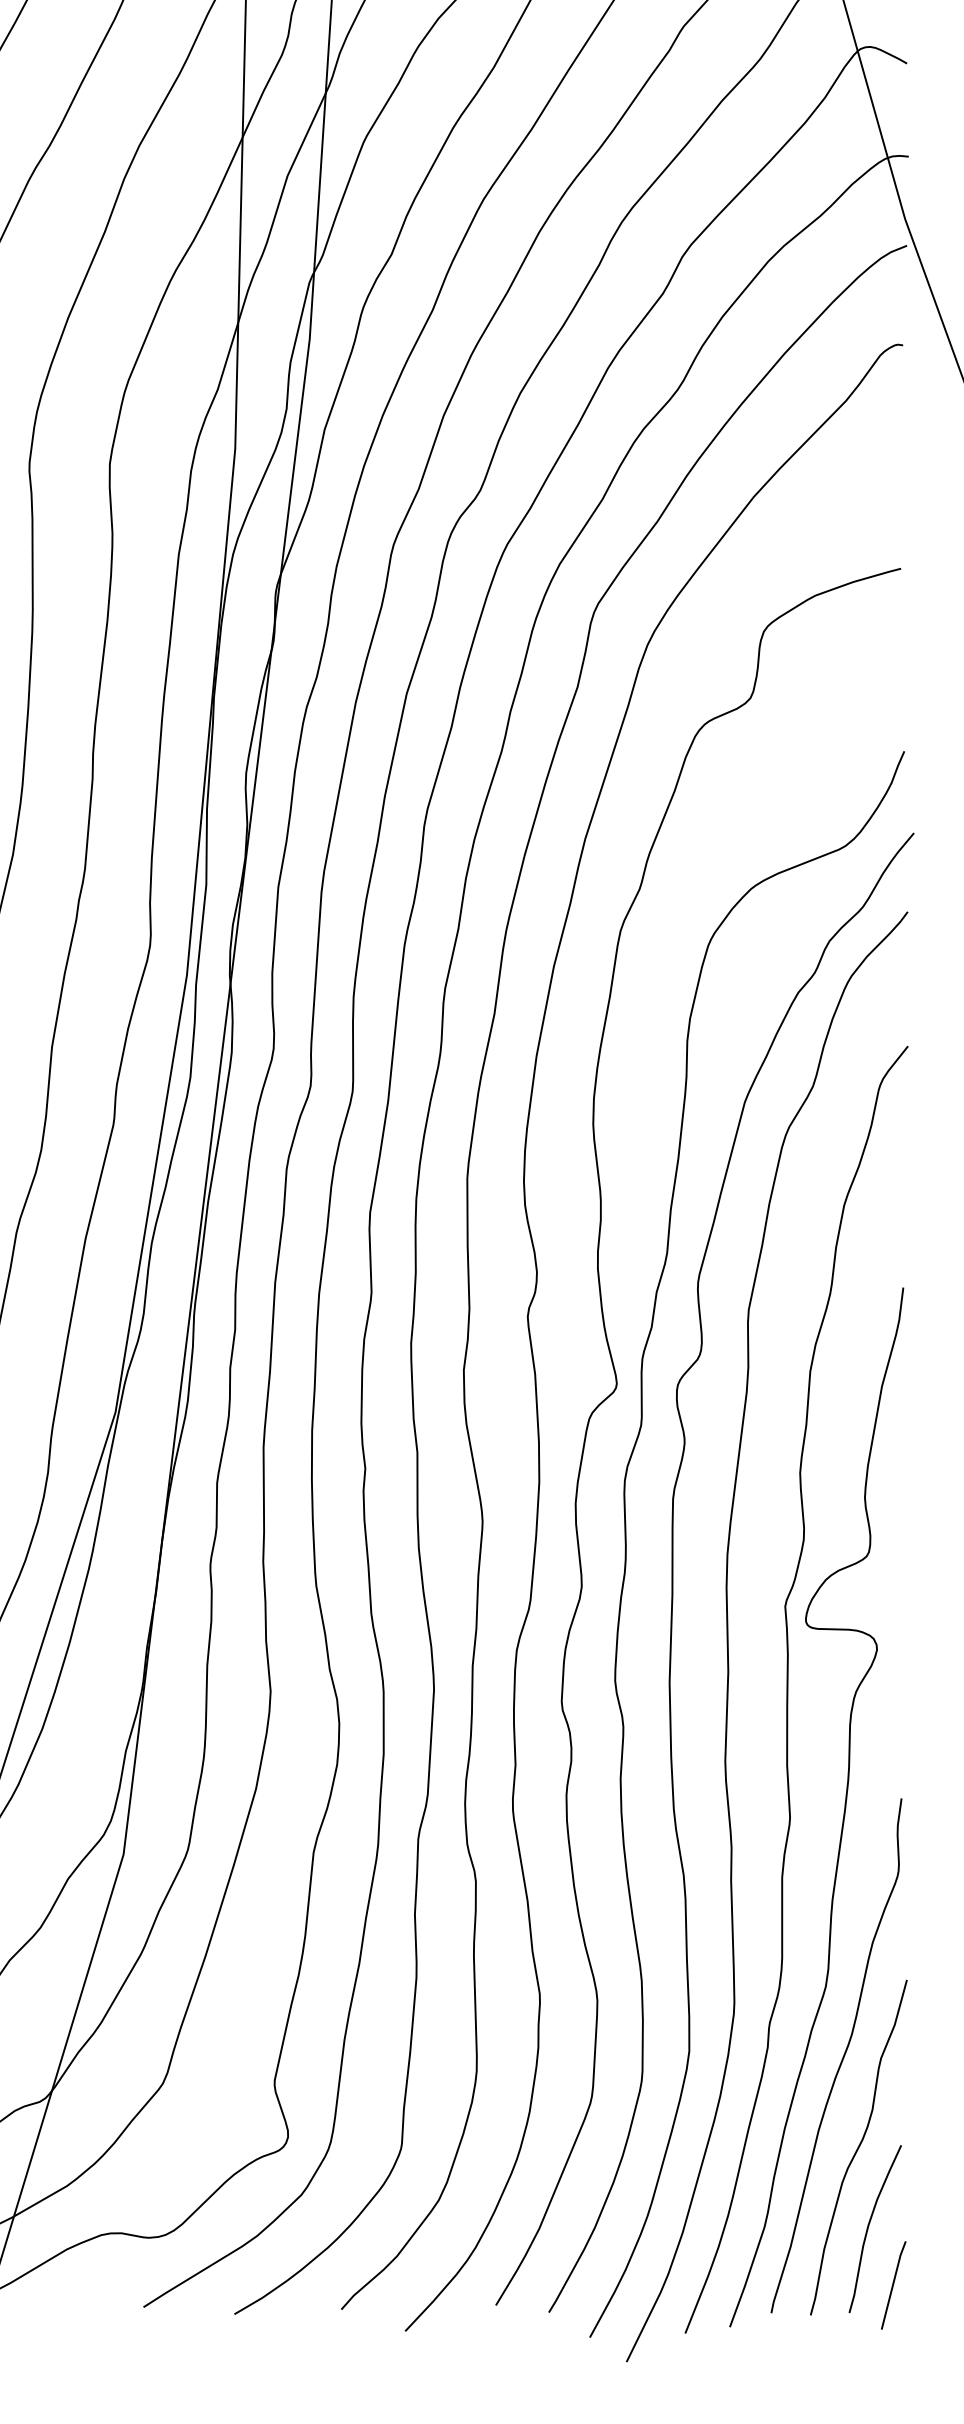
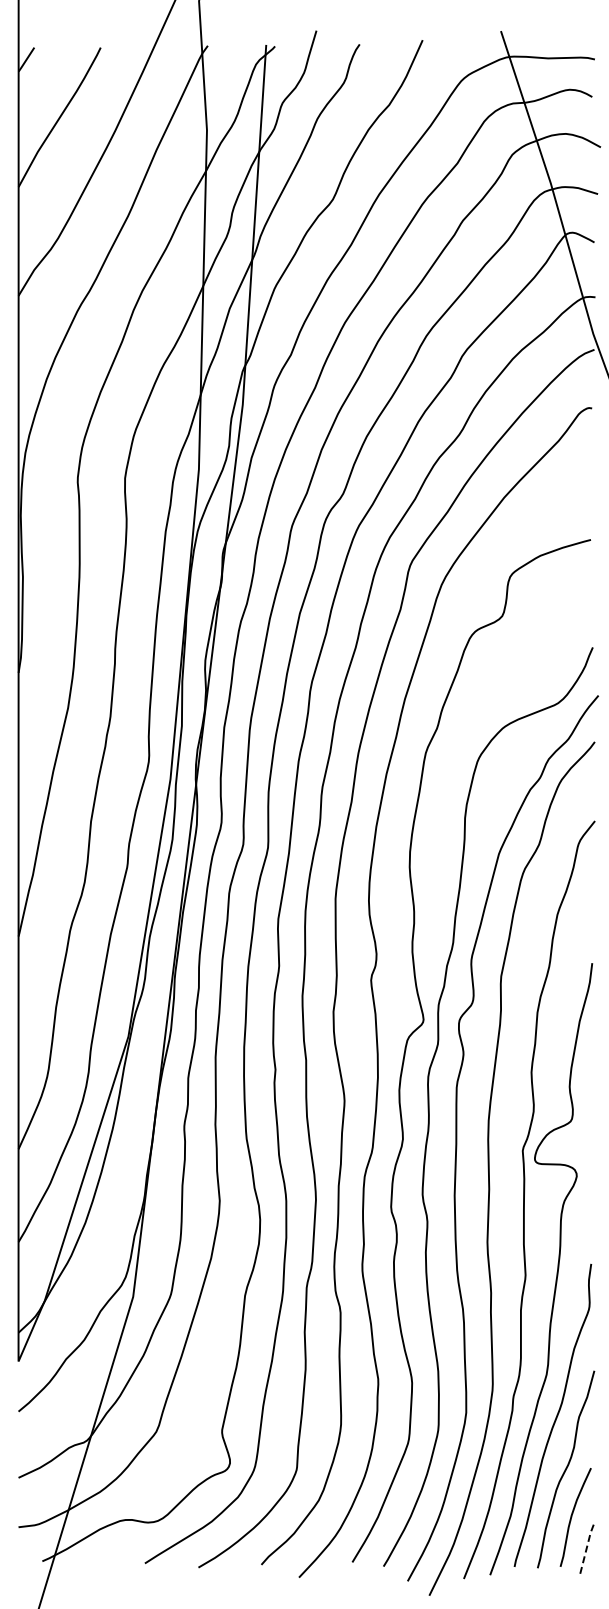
line: (893, 2283) -> (586, 1549), solid -> dashed

